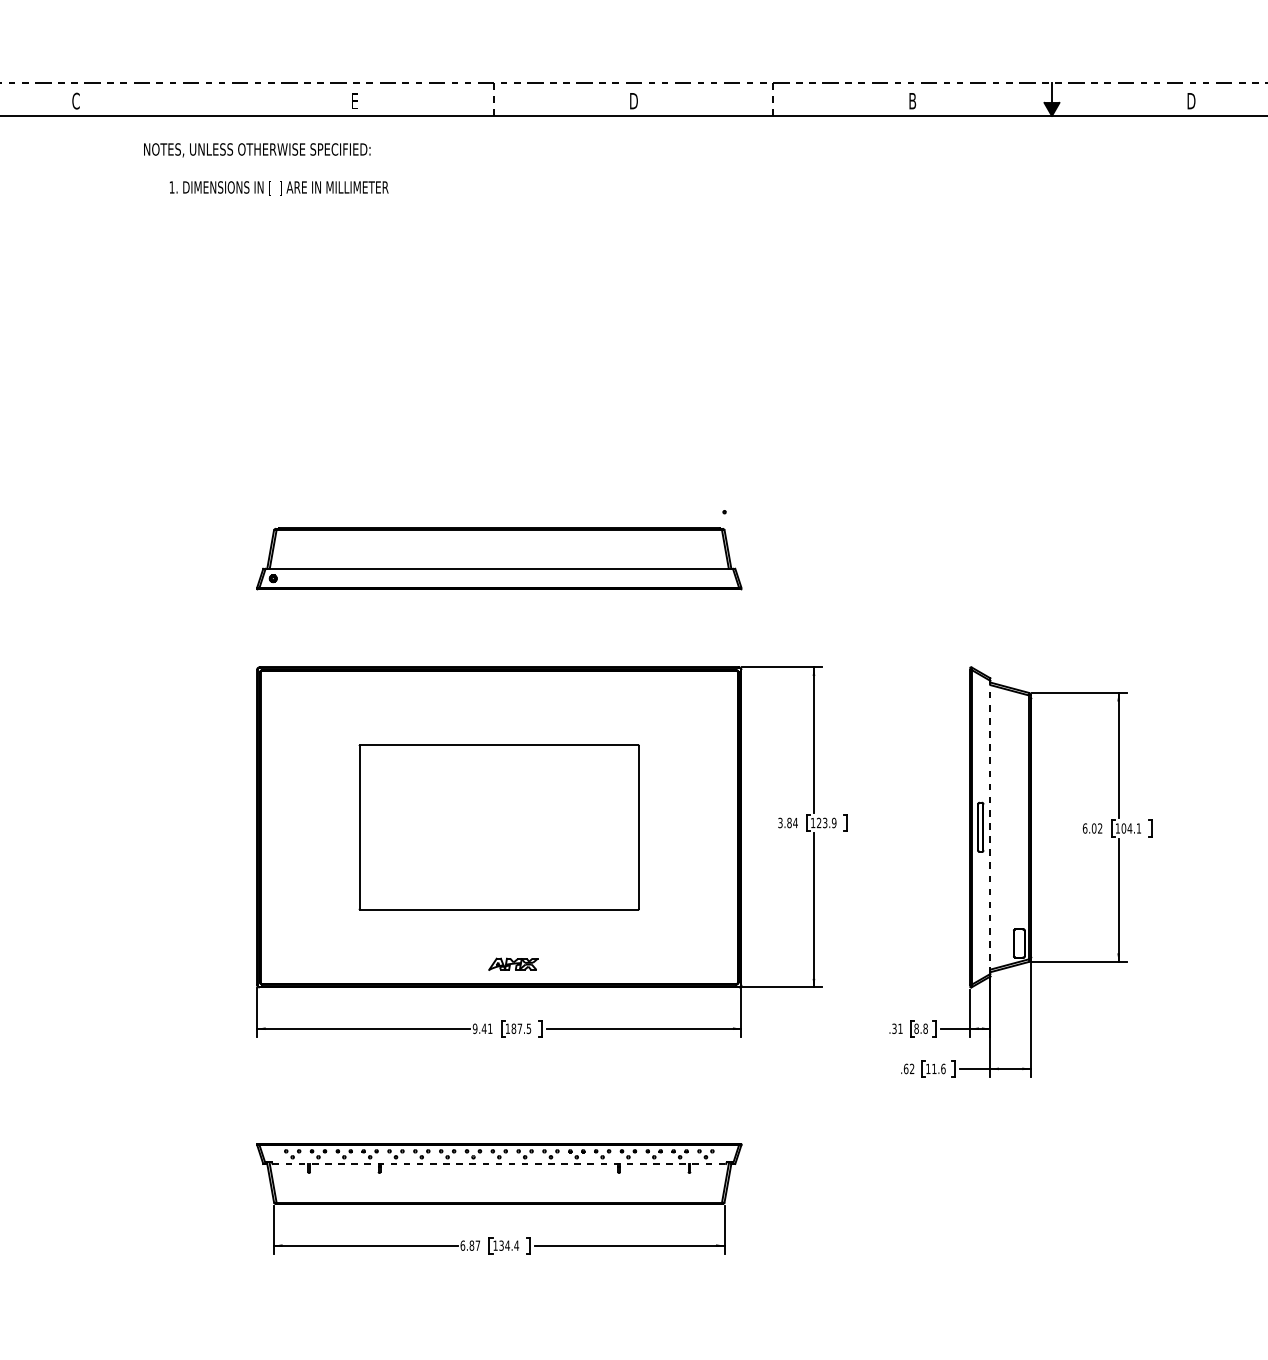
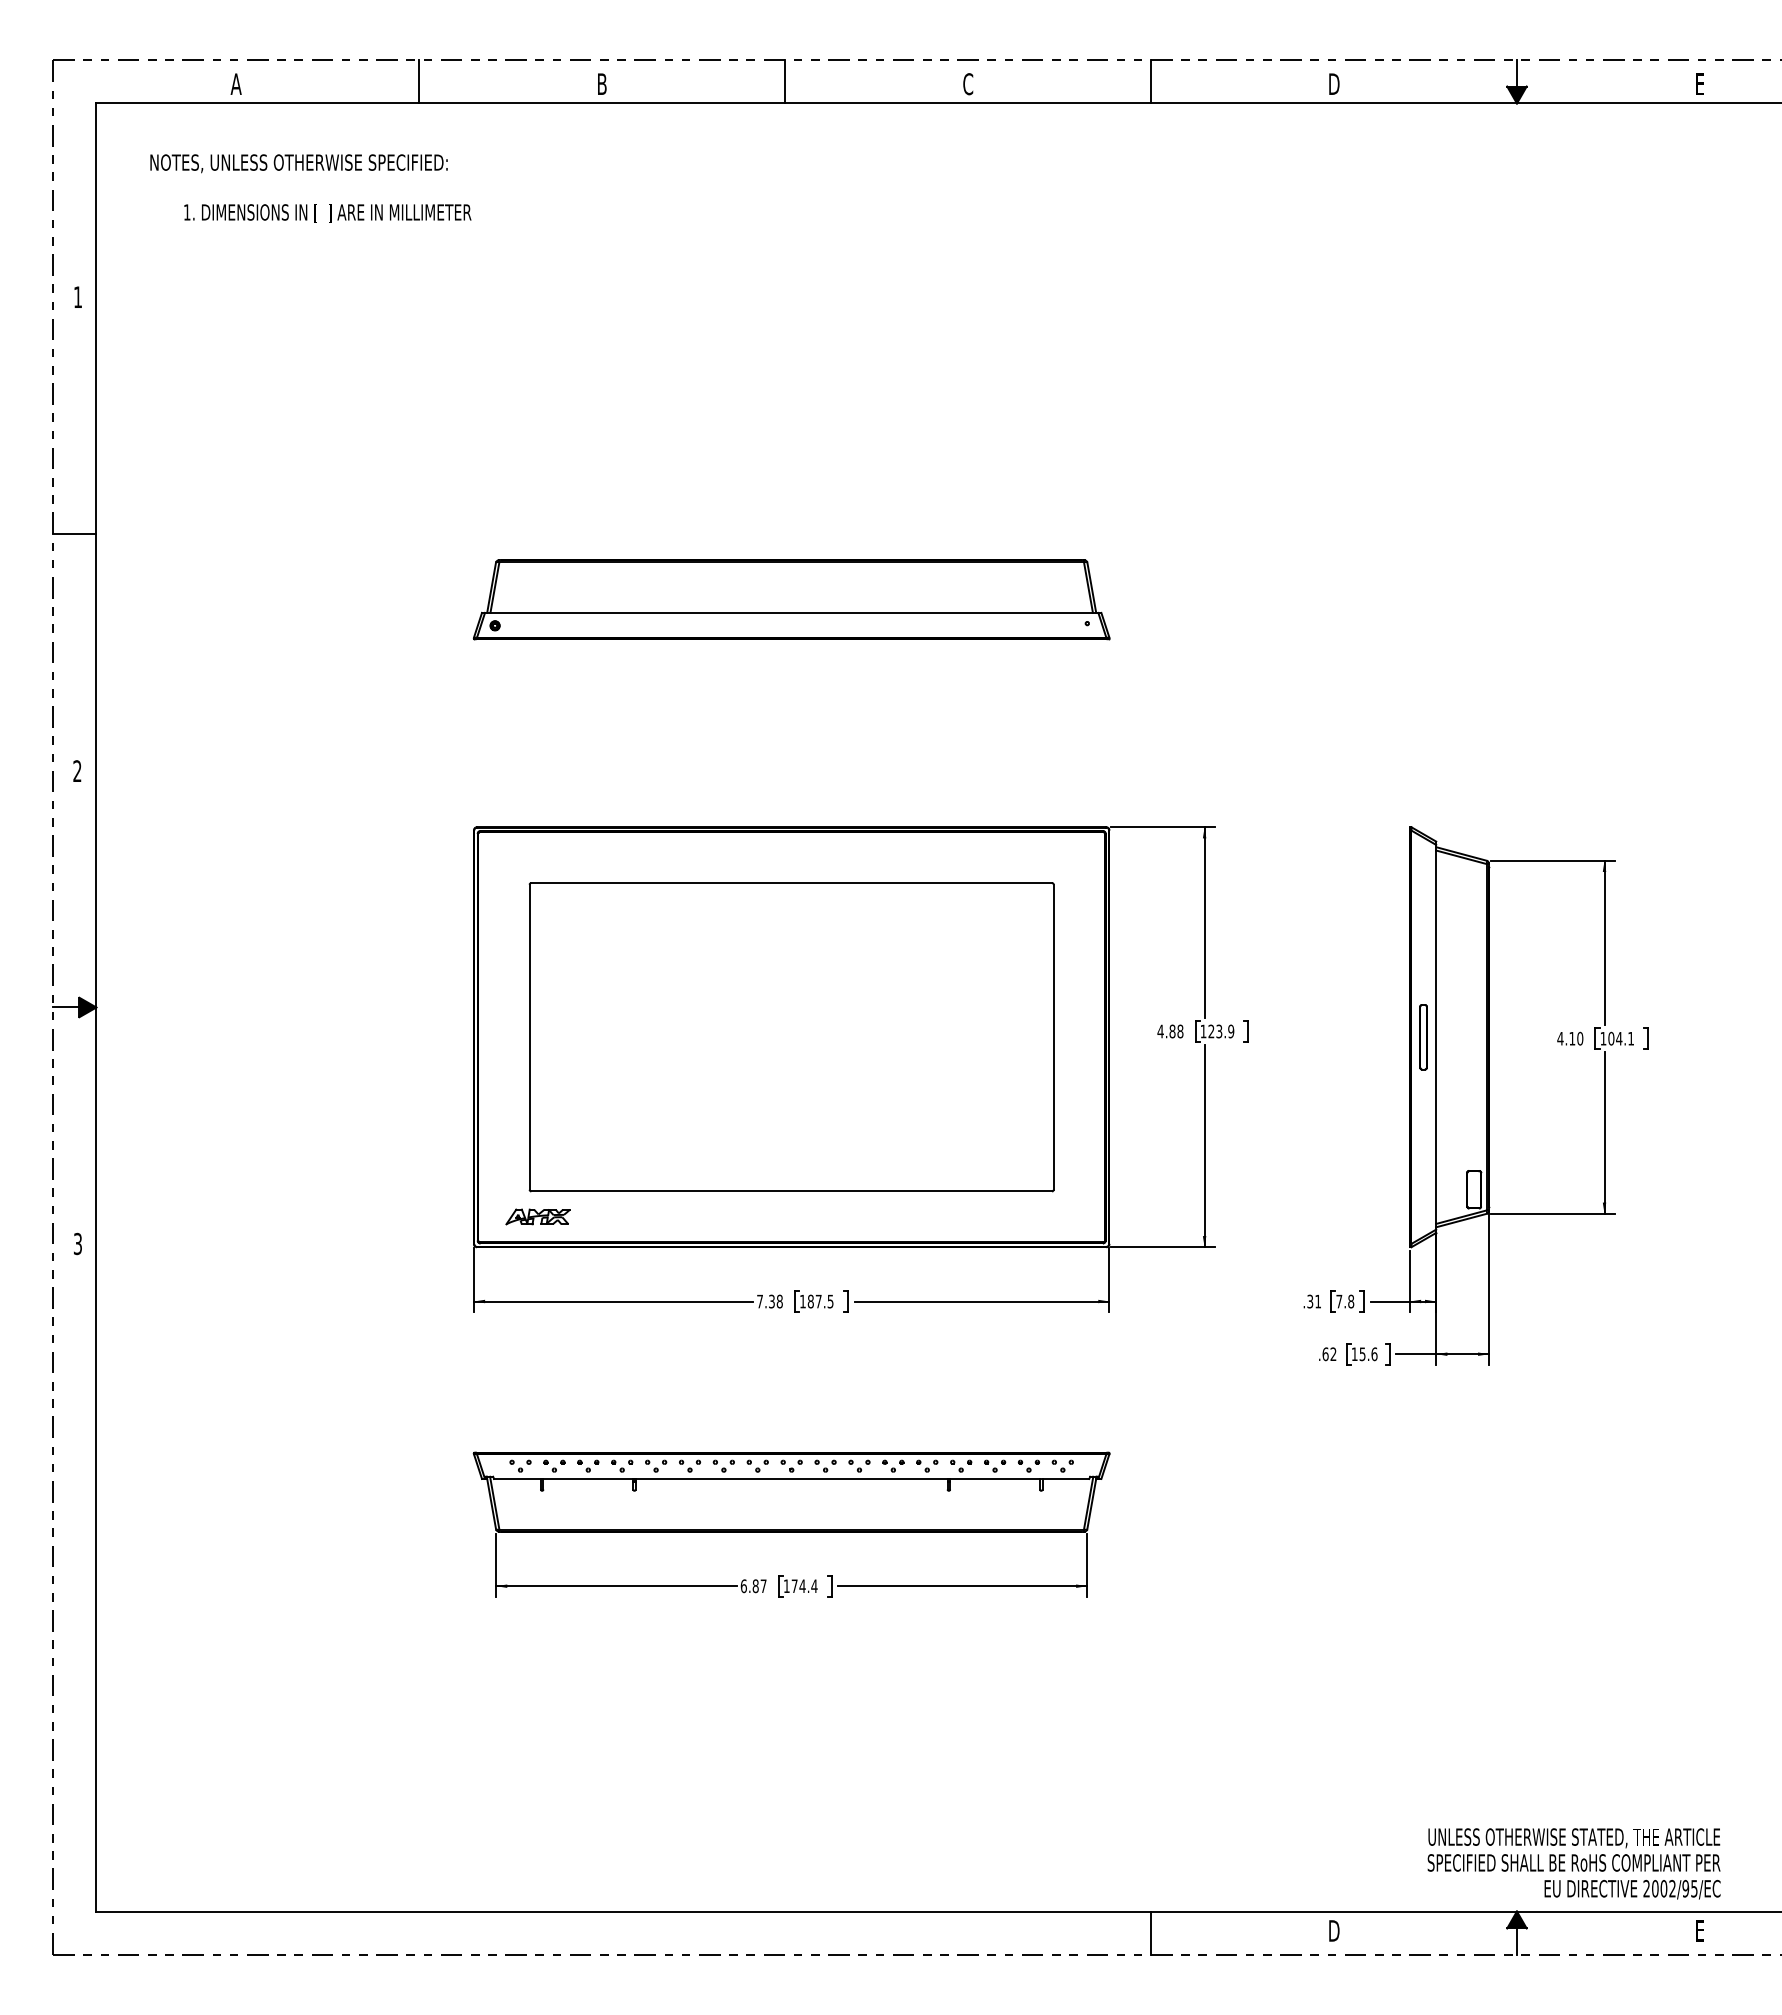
line: (215, 99) -> (419, 81), added
line: (494, 99) -> (785, 81), dashed -> solid
line: (773, 99) -> (1151, 81), dashed -> solid
text: (355, 100) -> (602, 83), E -> B
text: (912, 100) -> (1334, 83), B -> D
text: (1191, 100) -> (1700, 83), D -> E
text: (75, 101) -> (235, 84), C -> A
text: (634, 101) -> (968, 84), D -> C
text: (265, 169) -> (310, 188), moved
part: (499, 558) -> (791, 599), moved
text: (787, 823) -> (1170, 1031), 3.84 -> 4.88
line: (990, 826) -> (1436, 1036), dashed -> solid
part: (499, 827) -> (791, 1037), size x1.43
text: (1092, 828) -> (1570, 1038), 6.02 -> 4.10
part: (512, 963) -> (537, 1216), moved
text: (482, 1028) -> (769, 1301), 9.41 -> 7.38
text: (916, 1028) -> (1339, 1301), 8.8 -> 7.8
text: (934, 1069) -> (1362, 1354), 11.6 -> 15.6
line: (499, 1163) -> (791, 1478), dashed -> solid
text: (501, 1245) -> (794, 1586), 134.4 -> 174.4

